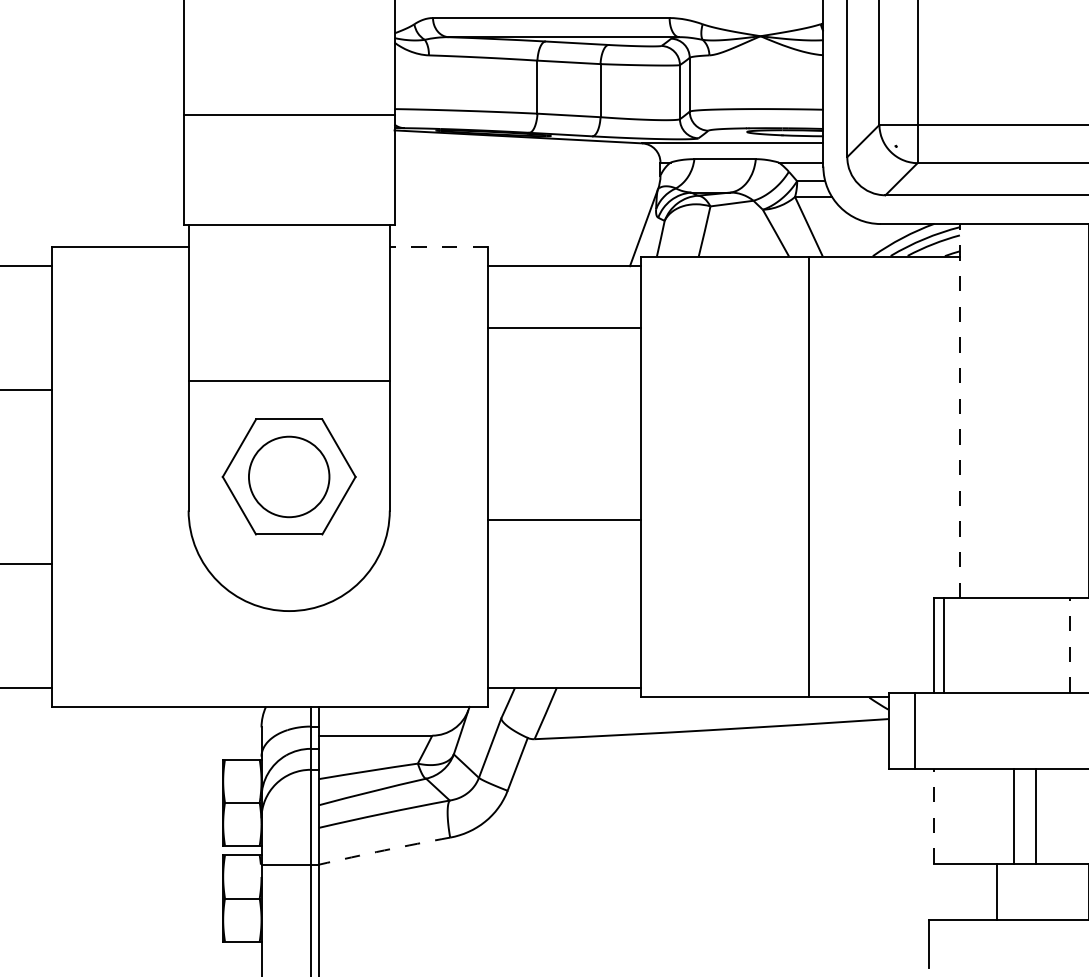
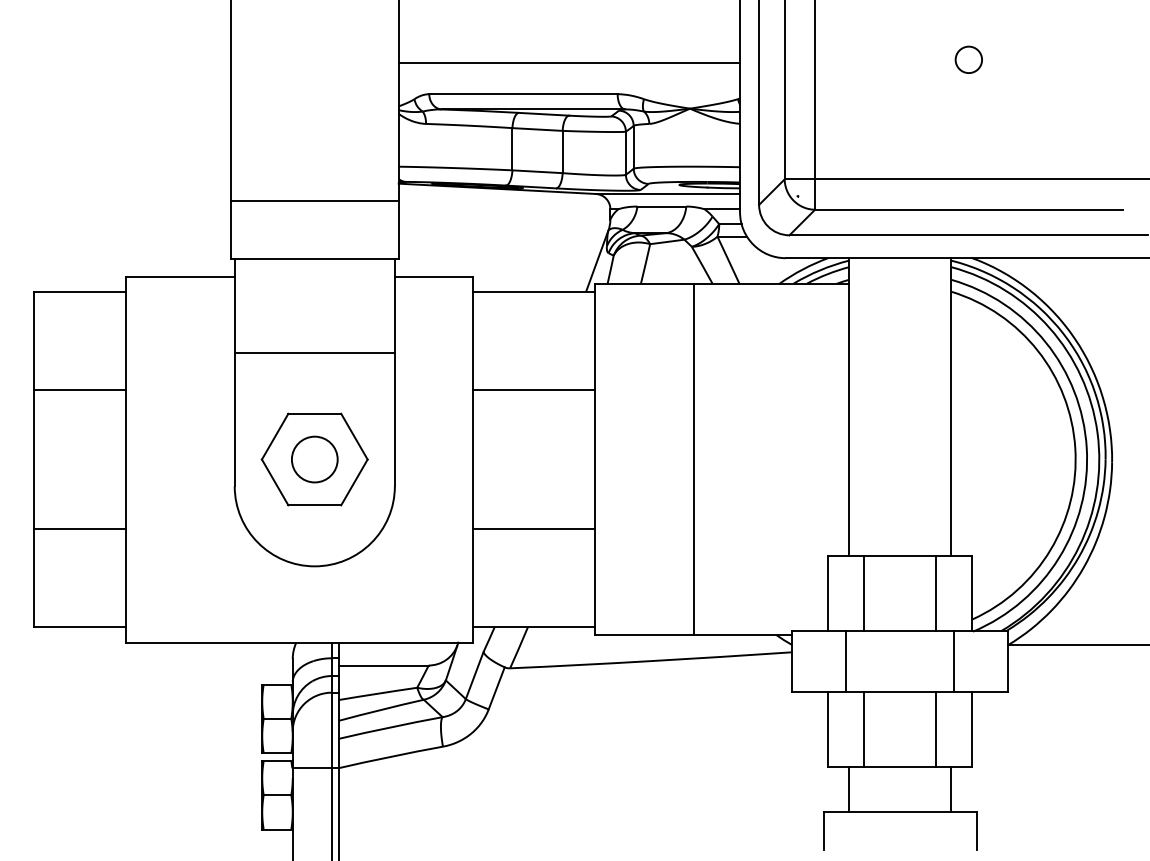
line: (288, 115) -> (314, 201), moved
line: (438, 247) -> (433, 276), dashed -> solid
line: (565, 328) -> (534, 390), moved
line: (288, 380) -> (314, 352), moved
line: (959, 411) -> (848, 407), dashed -> solid
circle: (288, 476) -> (314, 459), size x0.71
line: (808, 476) -> (694, 459), moved
line: (565, 520) -> (534, 529), moved
line: (944, 645) -> (864, 593), moved
line: (1070, 645) -> (936, 593), dashed -> solid
line: (915, 730) -> (846, 661), moved
line: (934, 816) -> (828, 729), dashed -> solid
line: (1014, 816) -> (864, 729), moved
line: (1036, 816) -> (936, 729), moved
arc: (384, 849) -> (390, 756), dashed -> solid
line: (996, 891) -> (848, 789), moved

